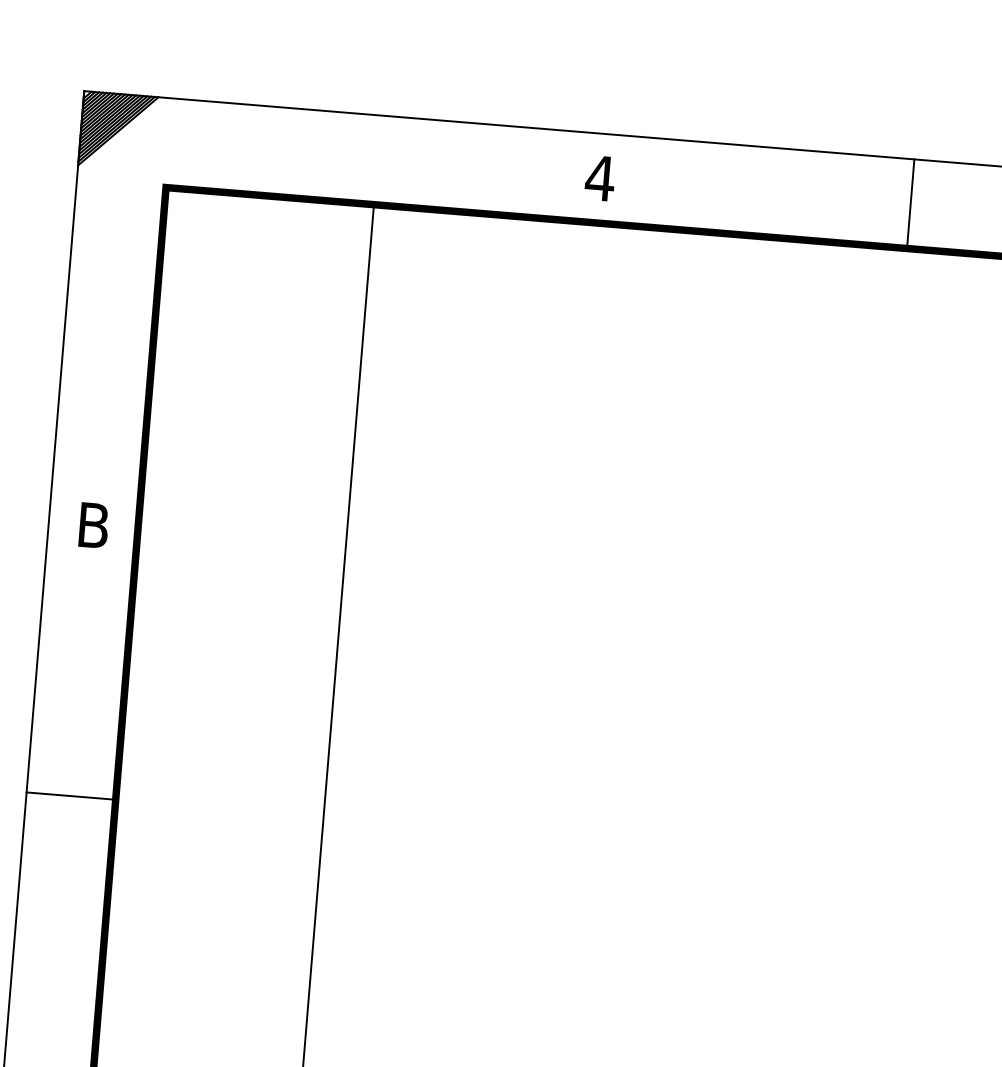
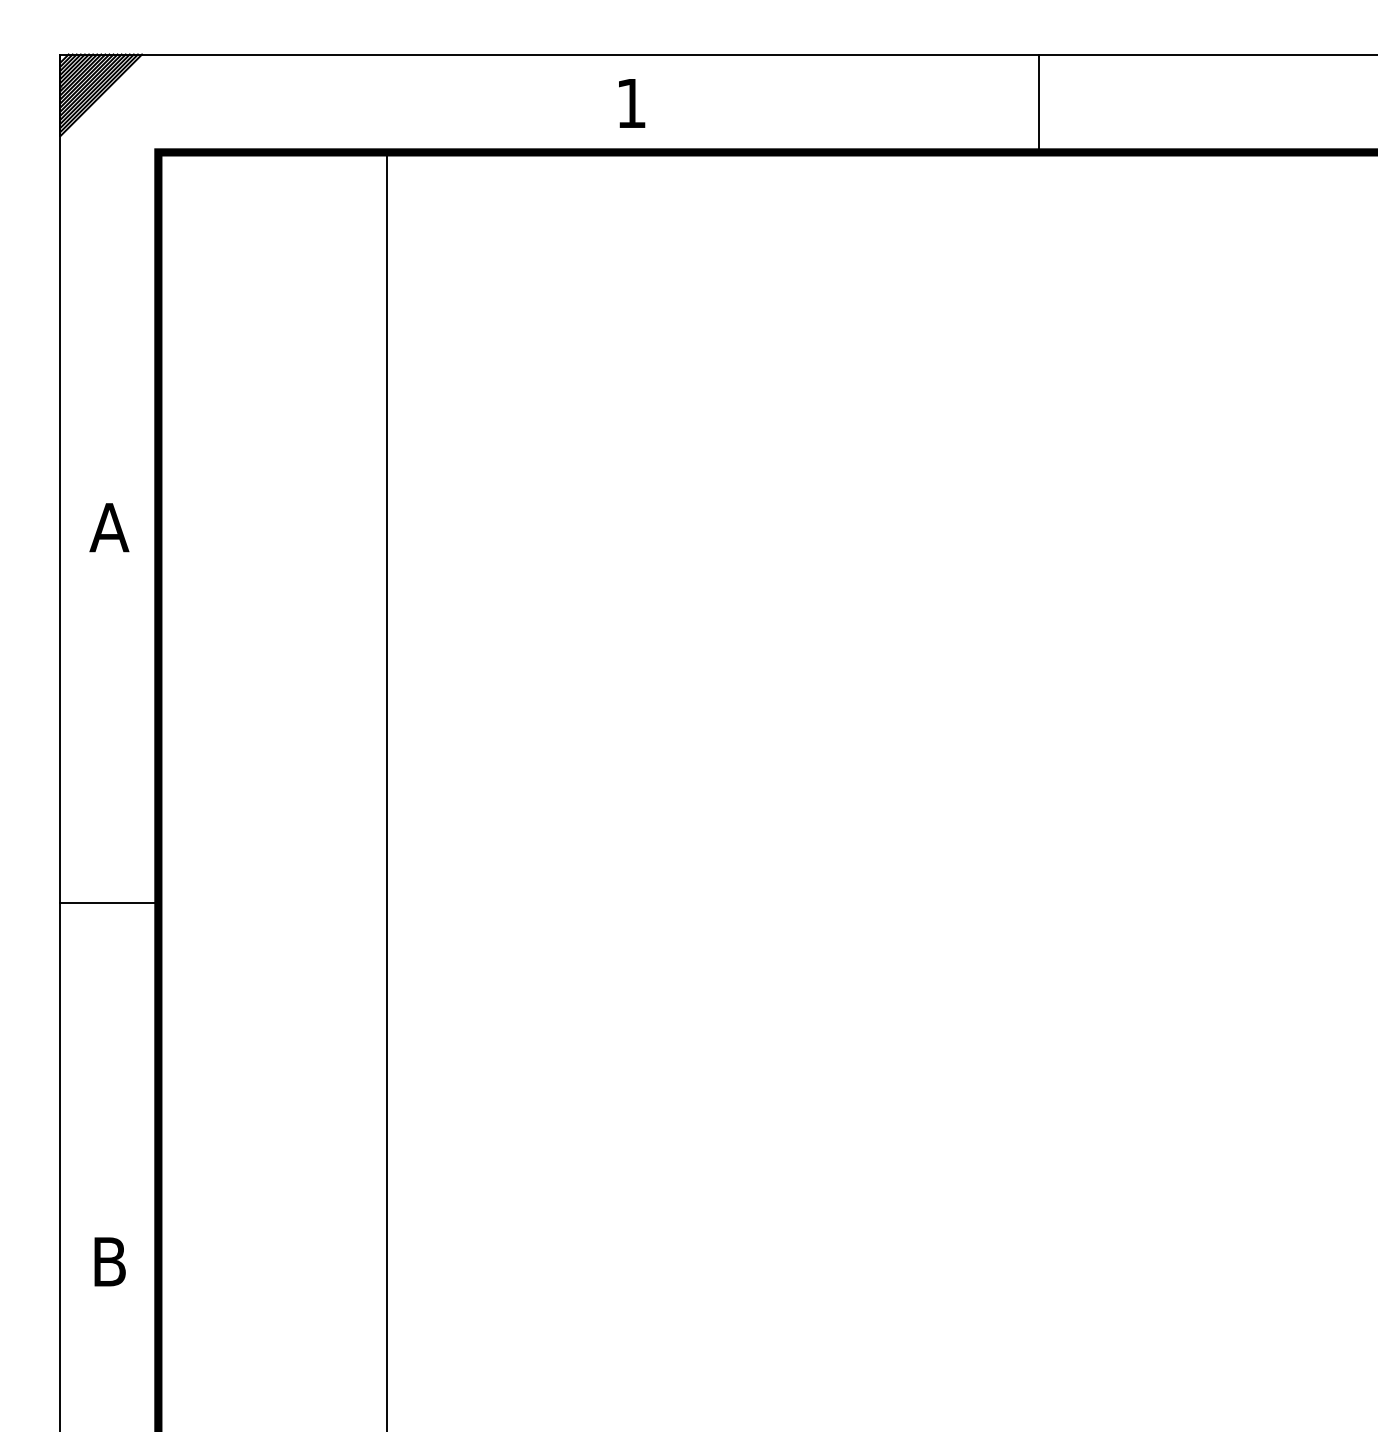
text: (600, 178) -> (631, 103), 4 -> 1
line: (910, 203) -> (1039, 103), moved
text: (93, 525) -> (109, 527), B -> A
line: (71, 795) -> (109, 902), moved

